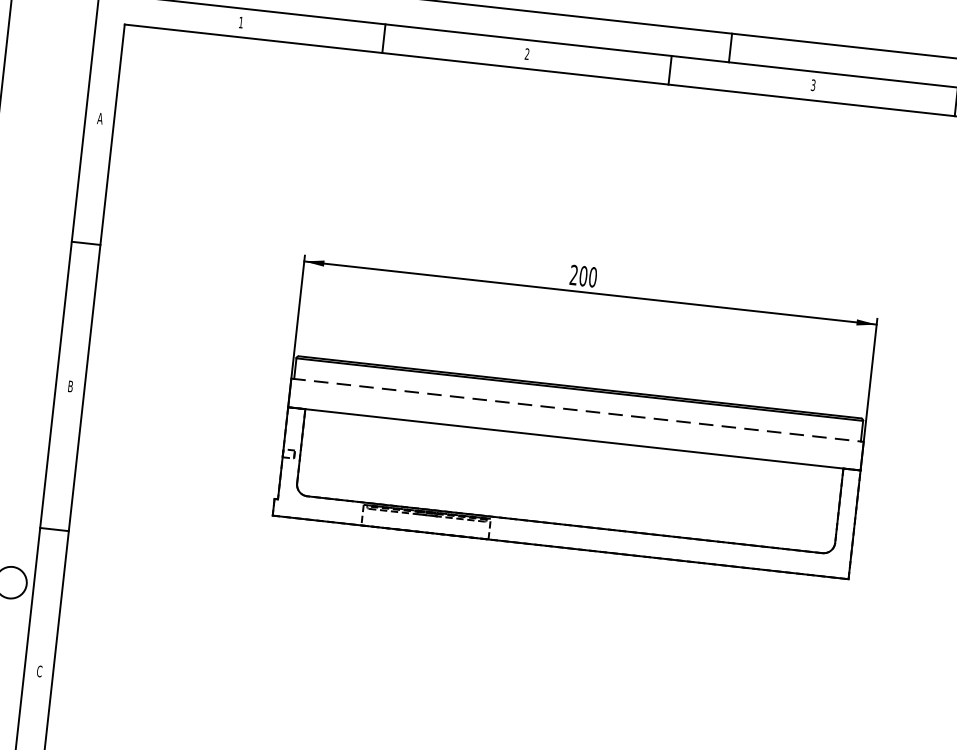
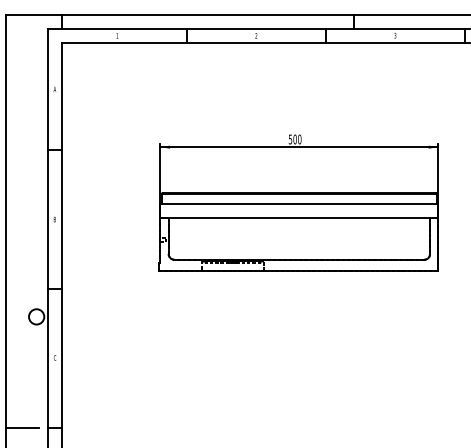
text: (573, 275) -> (290, 139), 200 -> 500
line: (577, 411) -> (299, 204), dashed -> solid

